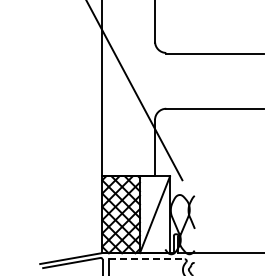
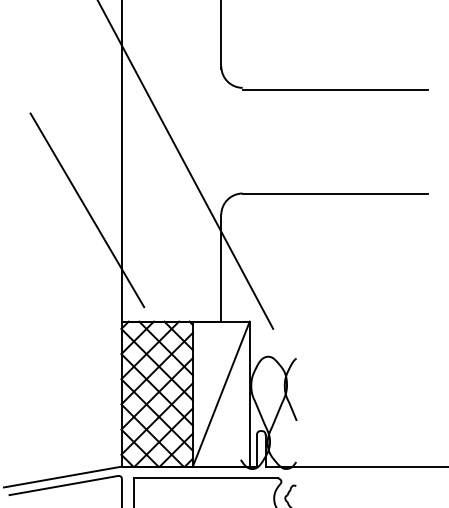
line: (84, 117) -> (87, 210), added
line: (147, 259) -> (207, 478), dashed -> solid

